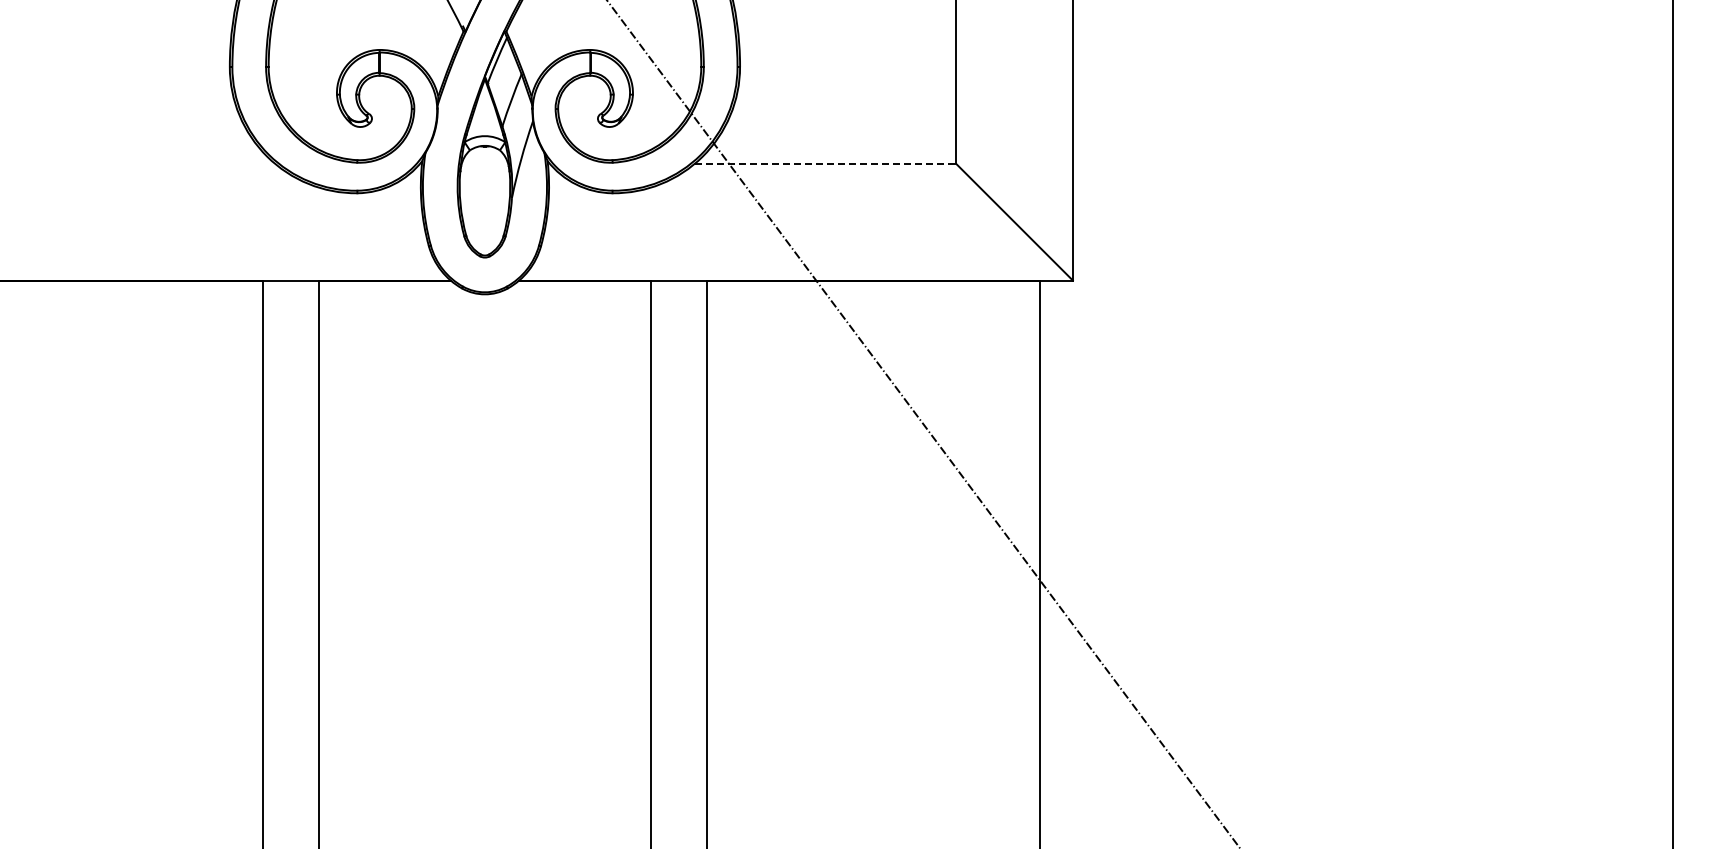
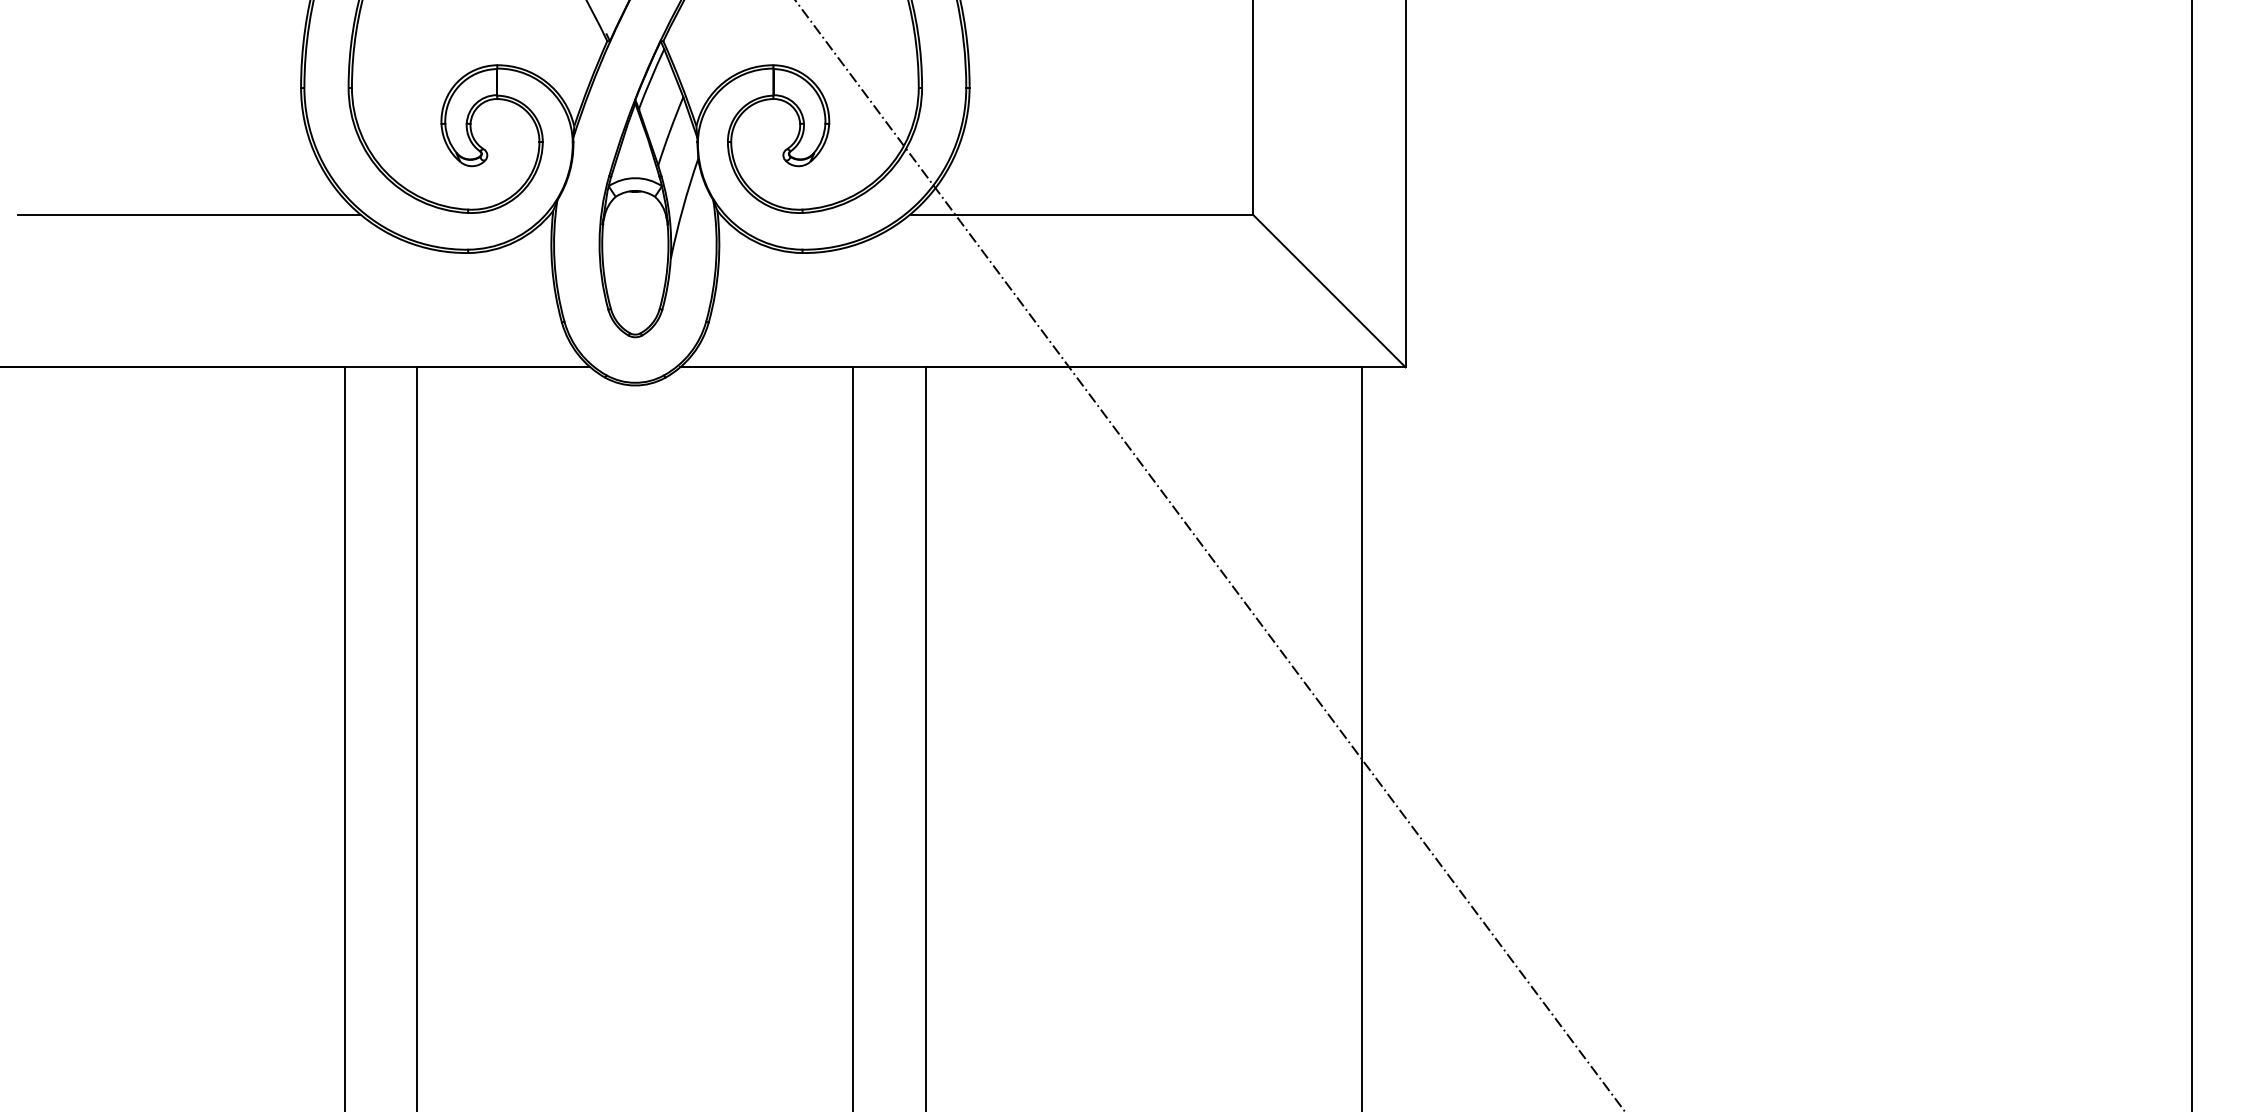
line: (144, 164) -> (189, 215), added
line: (825, 164) -> (1081, 215), dashed -> solid

